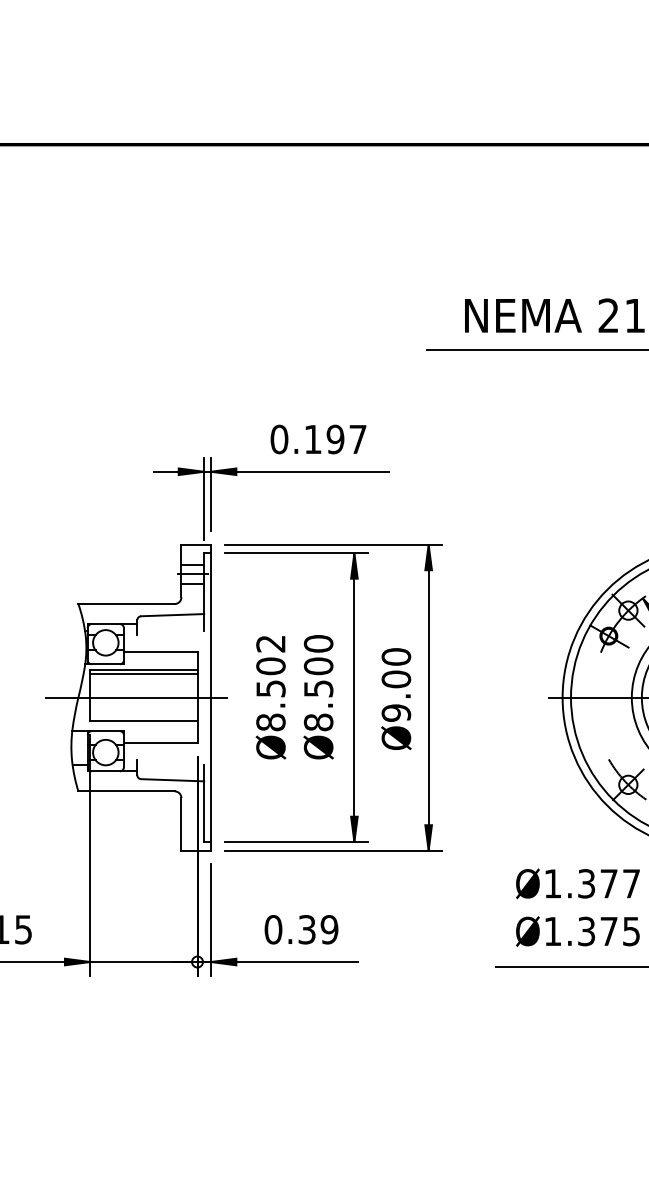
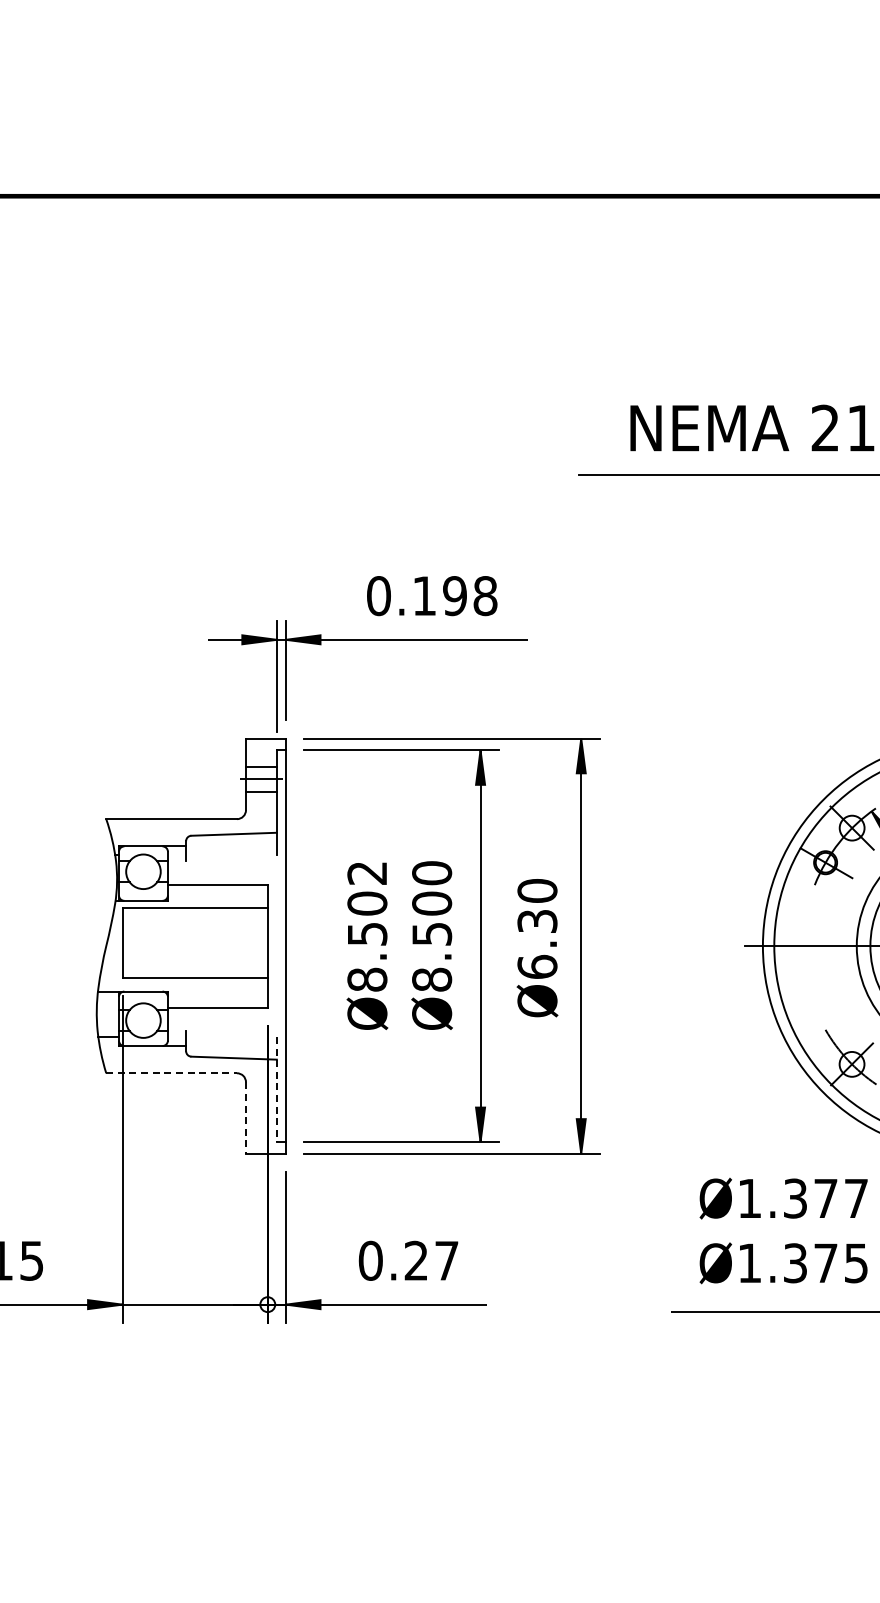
text: (358, 439) -> (485, 596), 0.197 -> 0.198
line: (143, 674) -> (194, 914), removed
text: (396, 696) -> (537, 944), Ø9.00 -> Ø6.30
line: (136, 697) -> (185, 946), removed
line: (127, 791) -> (172, 1073), solid -> dashed
line: (203, 803) -> (276, 1089), solid -> dashed
line: (181, 824) -> (246, 1118), solid -> dashed
text: (318, 929) -> (431, 1260), 0.39 -> 0.27

